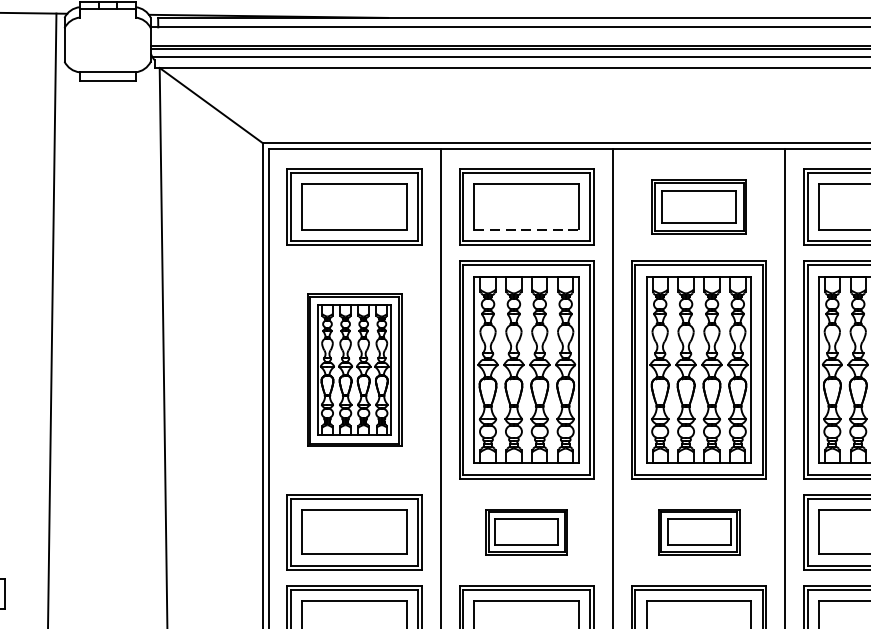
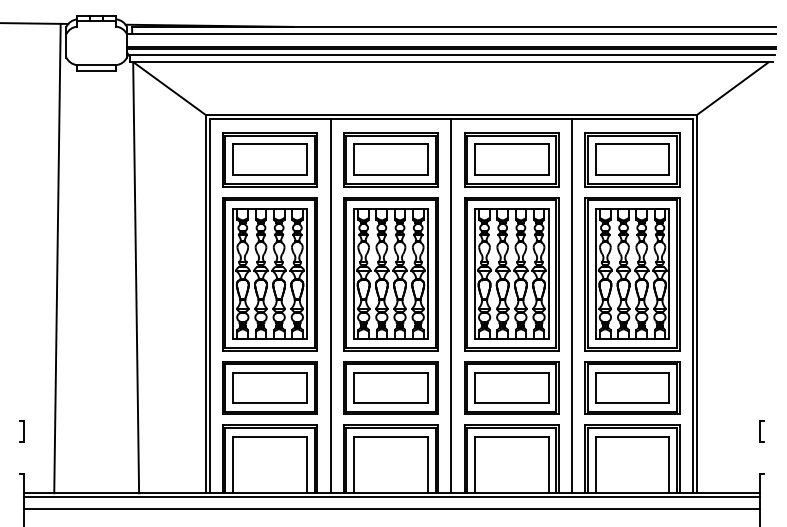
part: (698, 206) -> (511, 159), size x1.43
line: (526, 229) -> (390, 175), dashed -> solid
part: (353, 370) -> (269, 274), size x1.43
part: (526, 531) -> (390, 387), size x1.67
part: (698, 531) -> (511, 387), size x1.67

